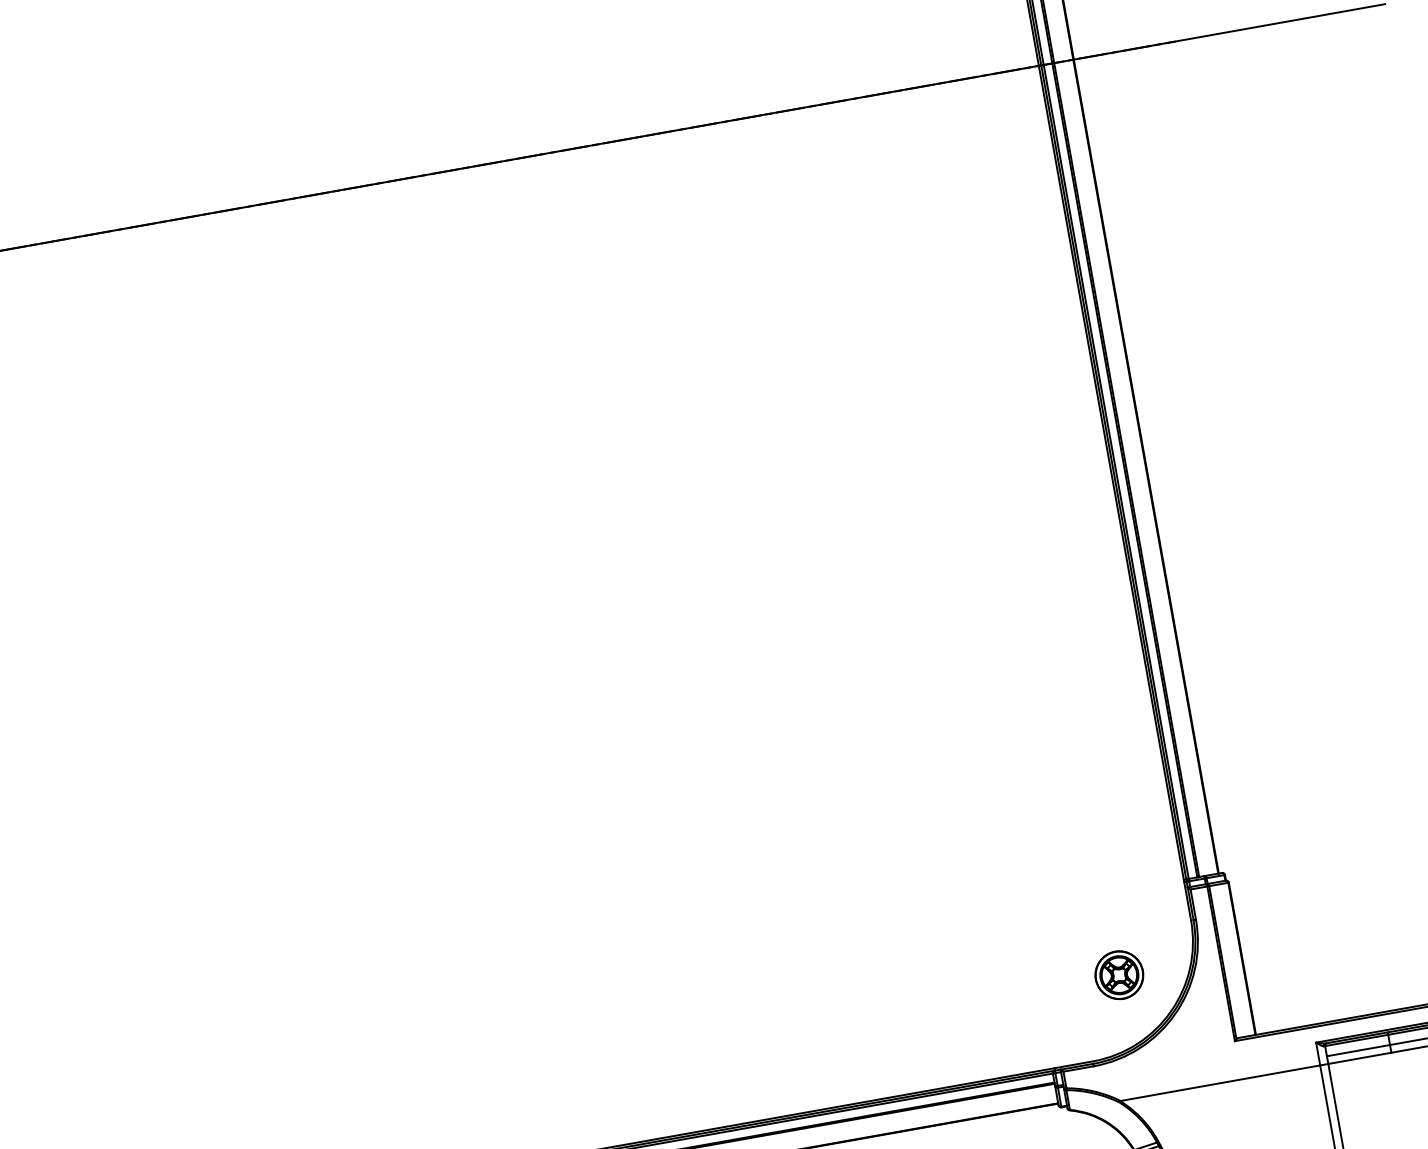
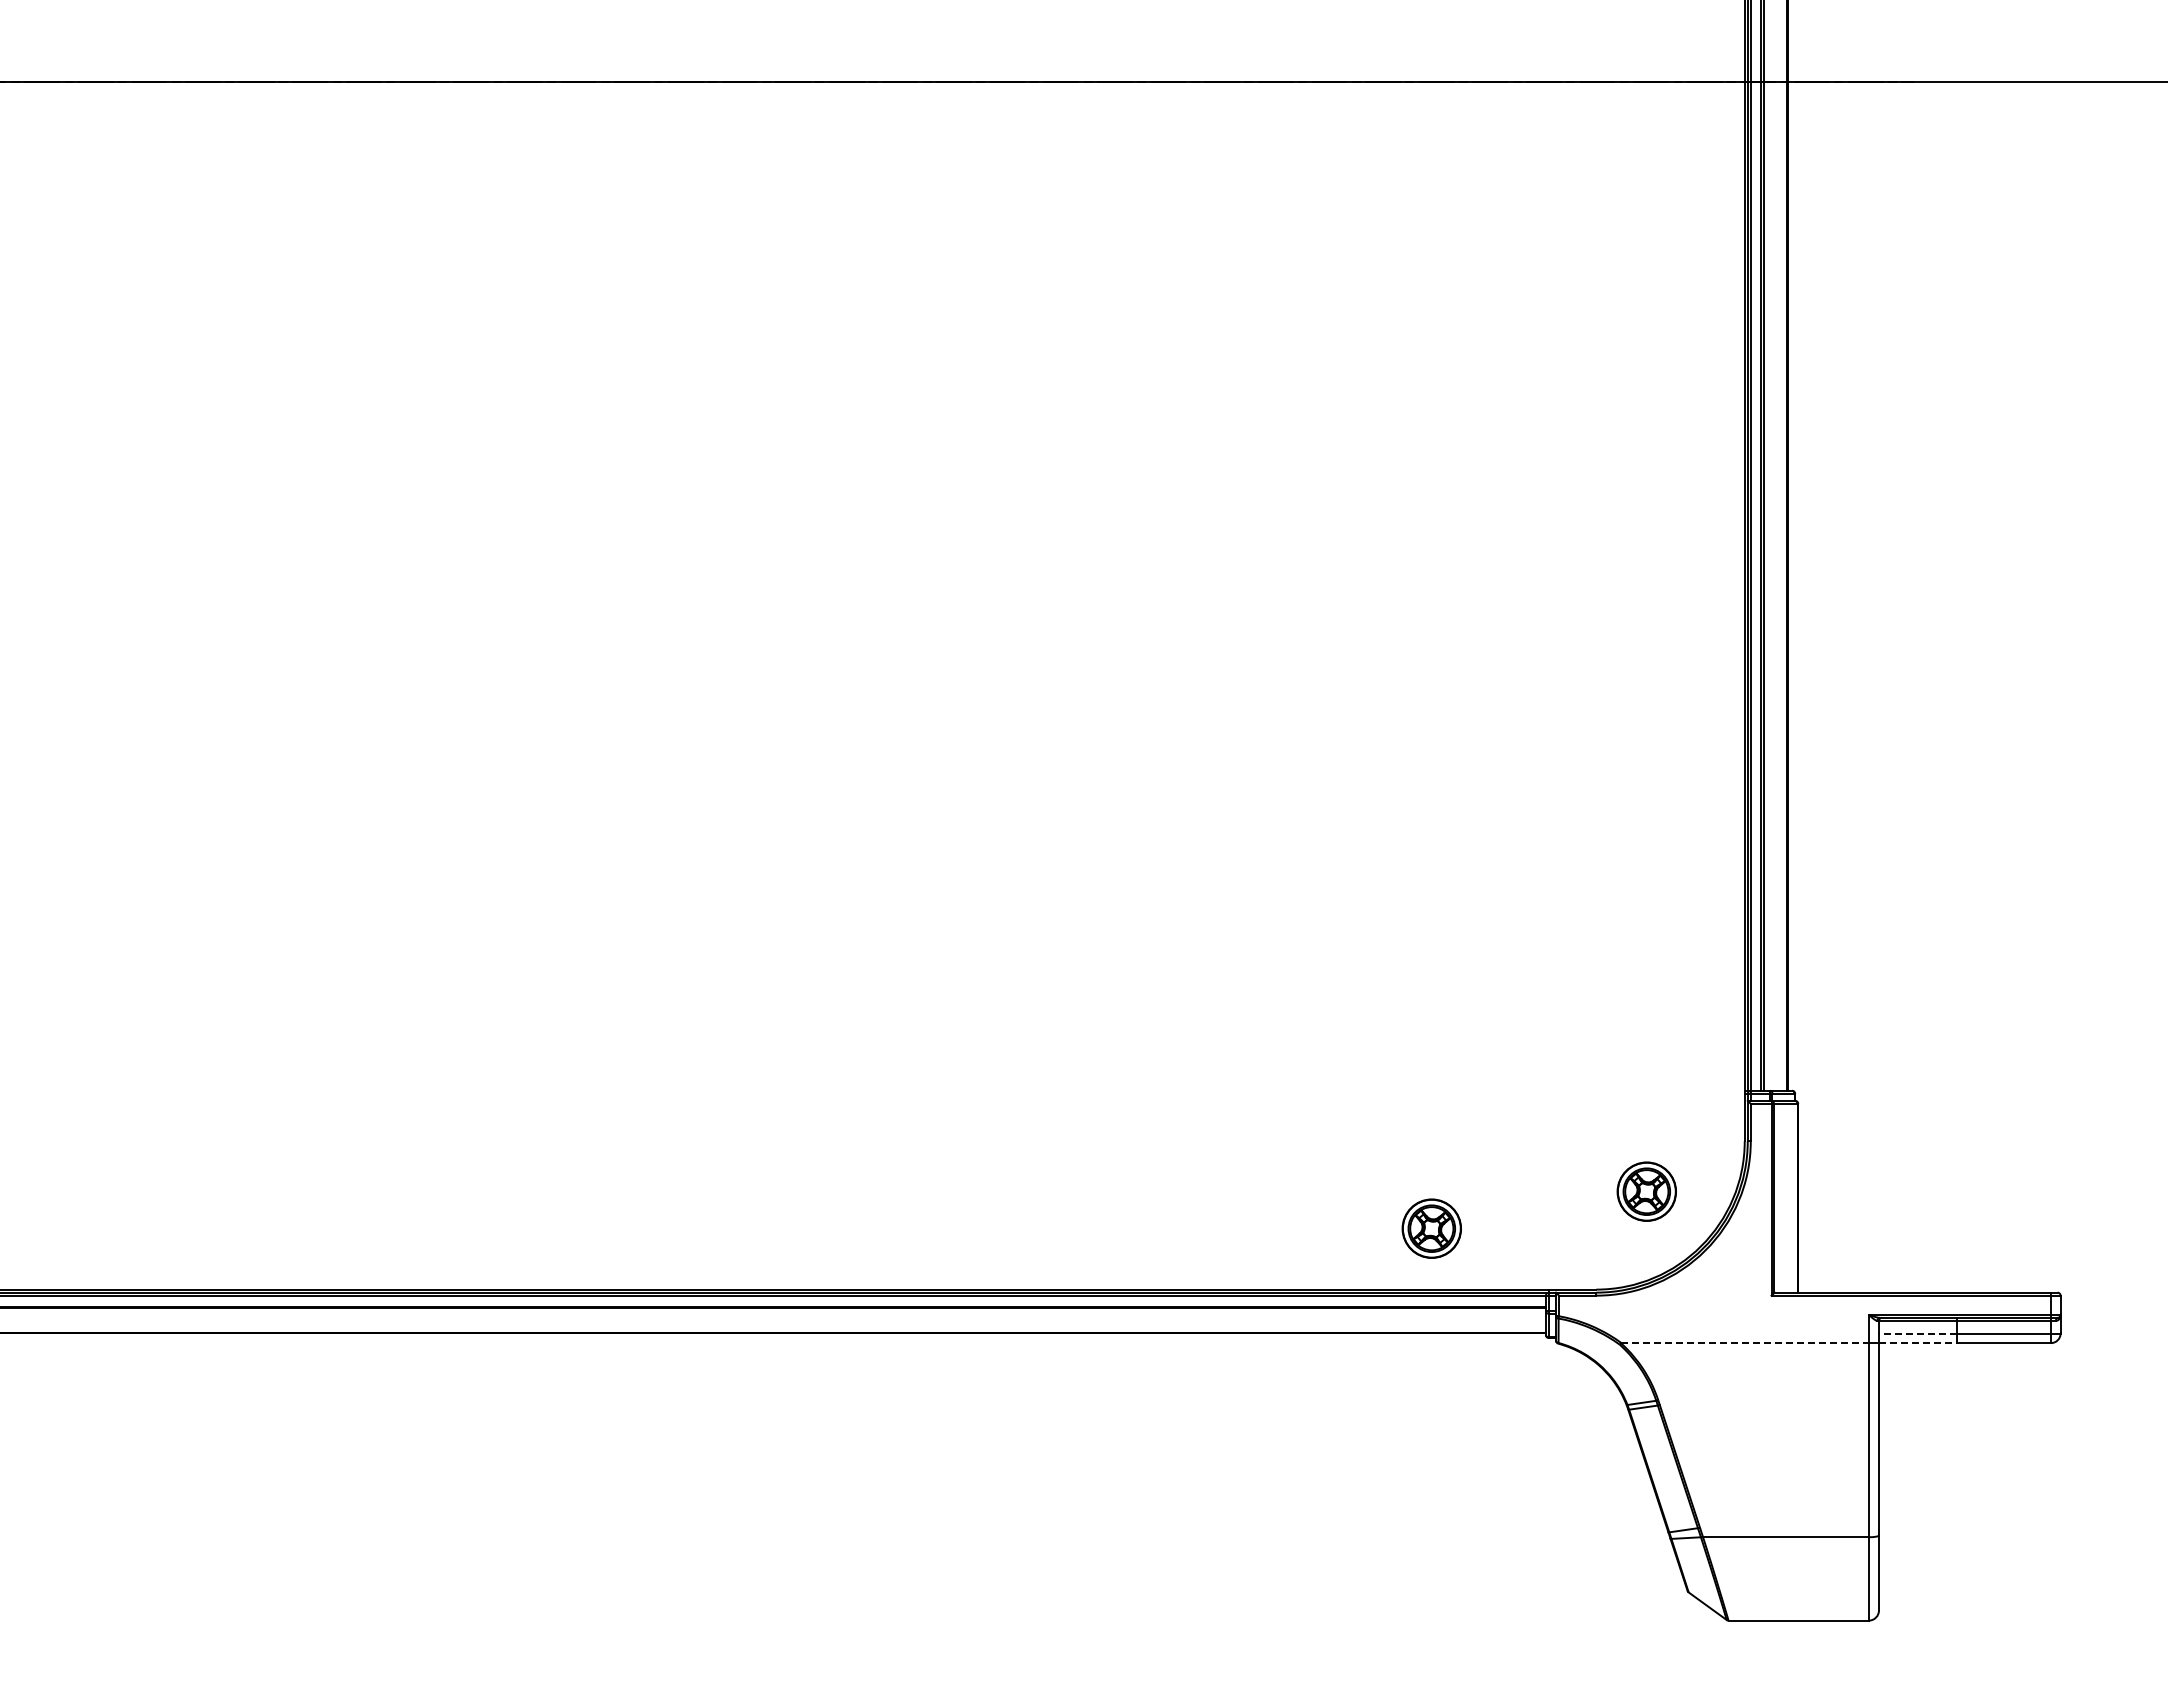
part: (950, 1035) -> (1431, 1228), added
line: (1358, 1050) -> (1917, 1333), solid -> dashed
line: (1360, 1058) -> (1918, 1343), solid -> dashed
line: (1220, 1083) -> (1745, 1343), solid -> dashed

